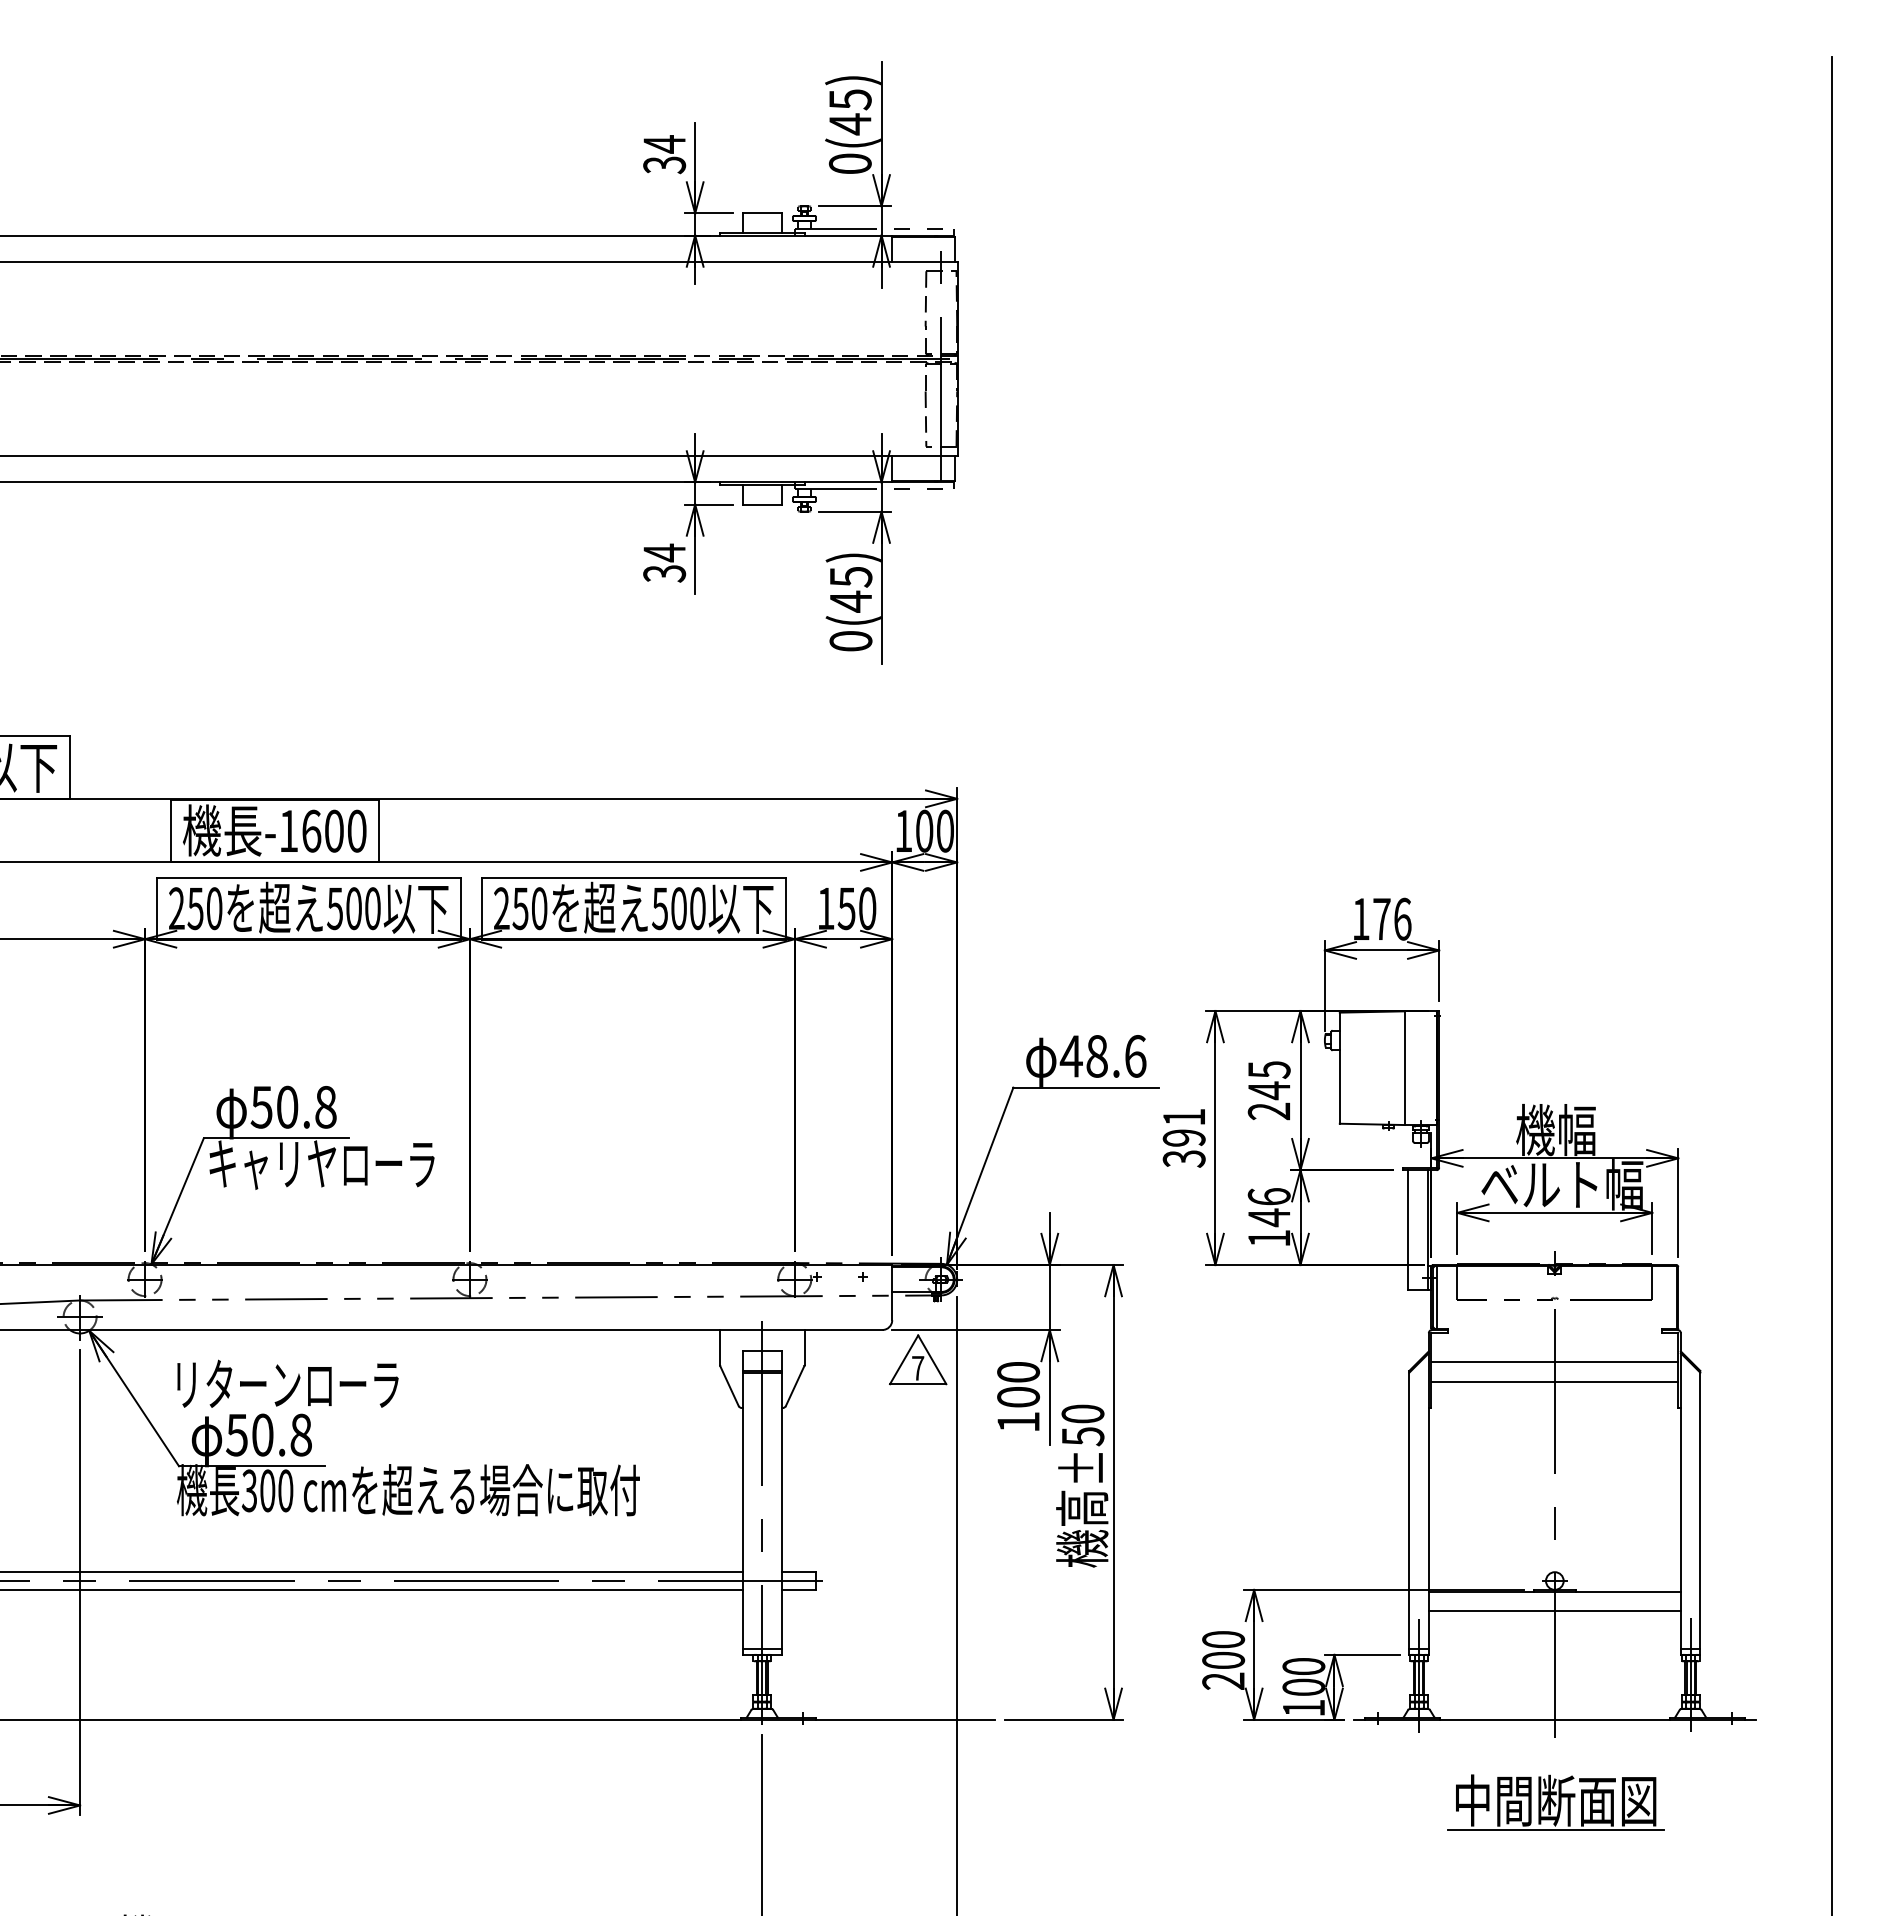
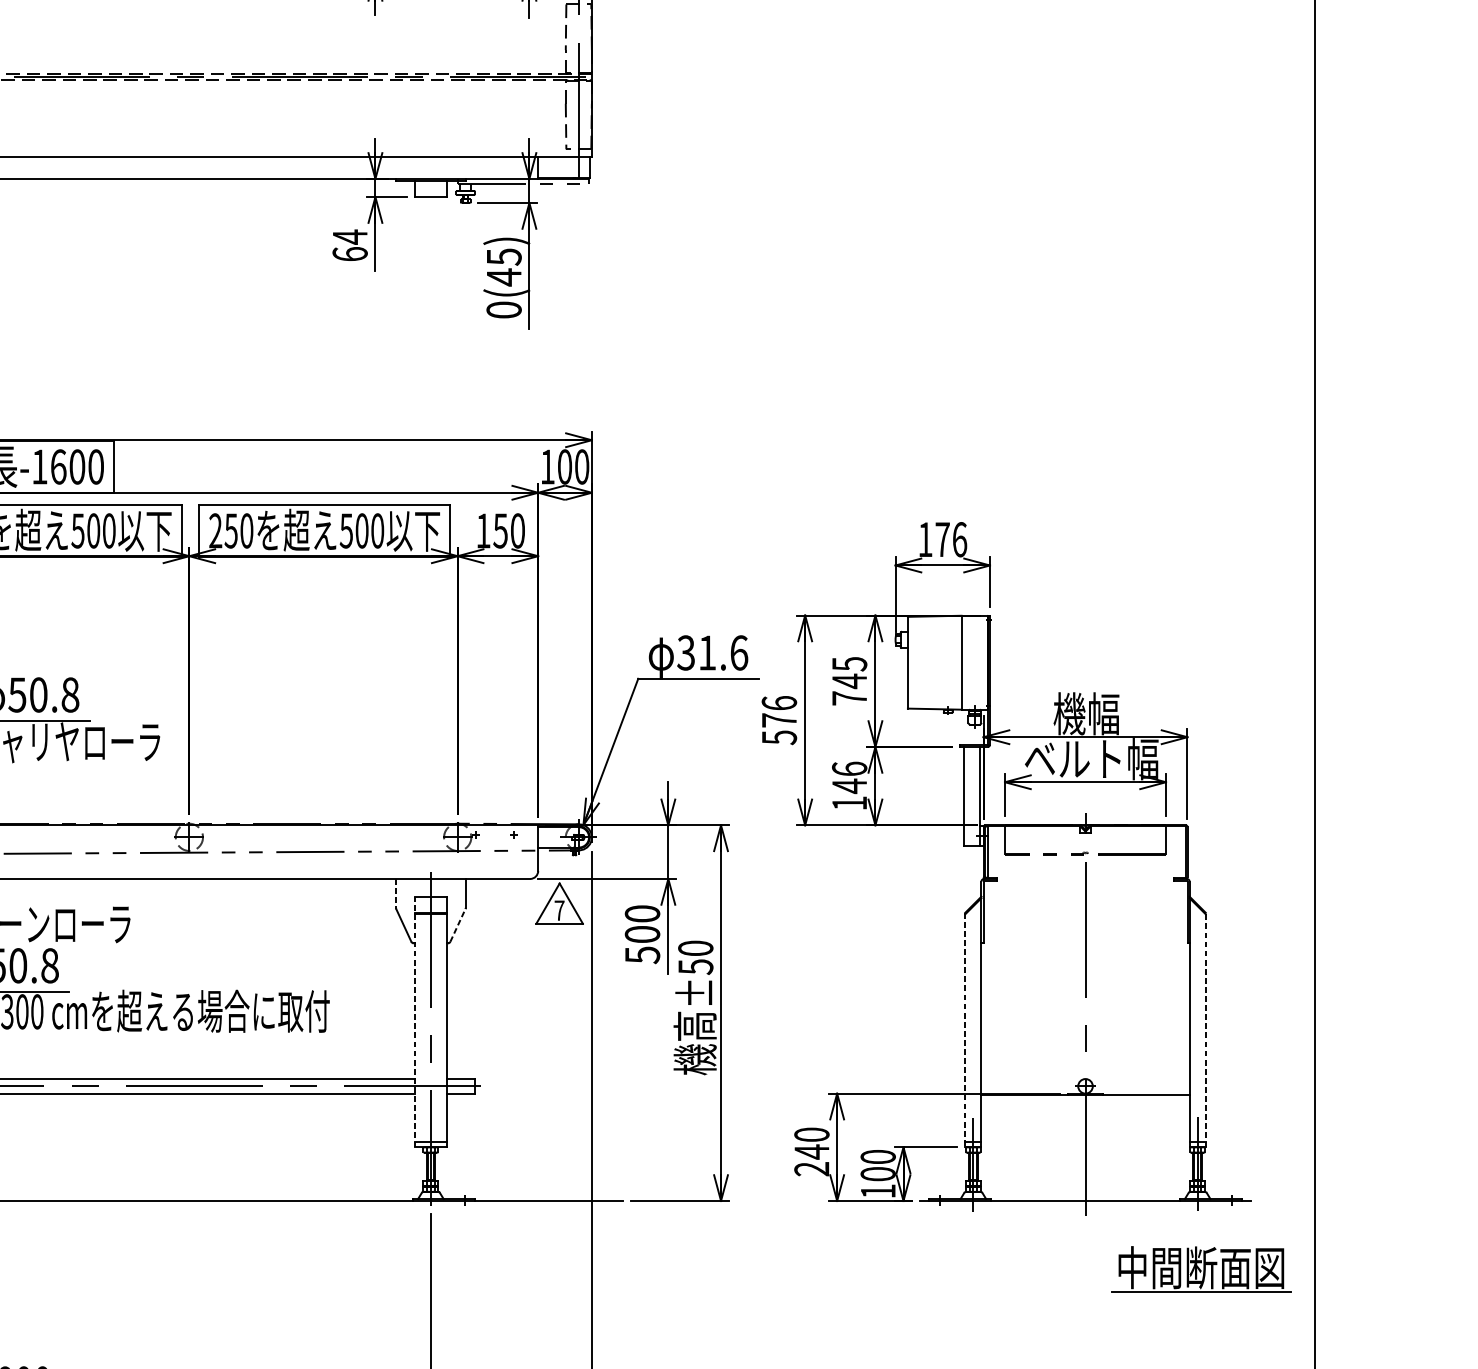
text: (664, 573) -> (350, 254), 34 -> 64
text: (1083, 1056) -> (696, 653), 48.6 -> 31.6
text: (1268, 1111) -> (849, 698), 245 -> 745
text: (1183, 1137) -> (778, 719), 391 -> 576
line: (720, 1347) -> (396, 893), solid -> dashed
line: (1555, 1362) -> (1086, 905), removed
line: (1555, 1381) -> (1086, 921), removed
line: (795, 1386) -> (458, 925), solid -> dashed
text: (1018, 1422) -> (642, 955), 100 -> 500
line: (742, 1503) -> (414, 1022), solid -> dashed
line: (1409, 1512) -> (965, 1029), solid -> dashed
line: (1700, 1512) -> (1205, 1029), solid -> dashed
line: (1554, 1611) -> (1085, 1111), removed
text: (1223, 1660) -> (811, 1151), 200 -> 240
part: (1555, 1802) -> (1200, 1269), moved

